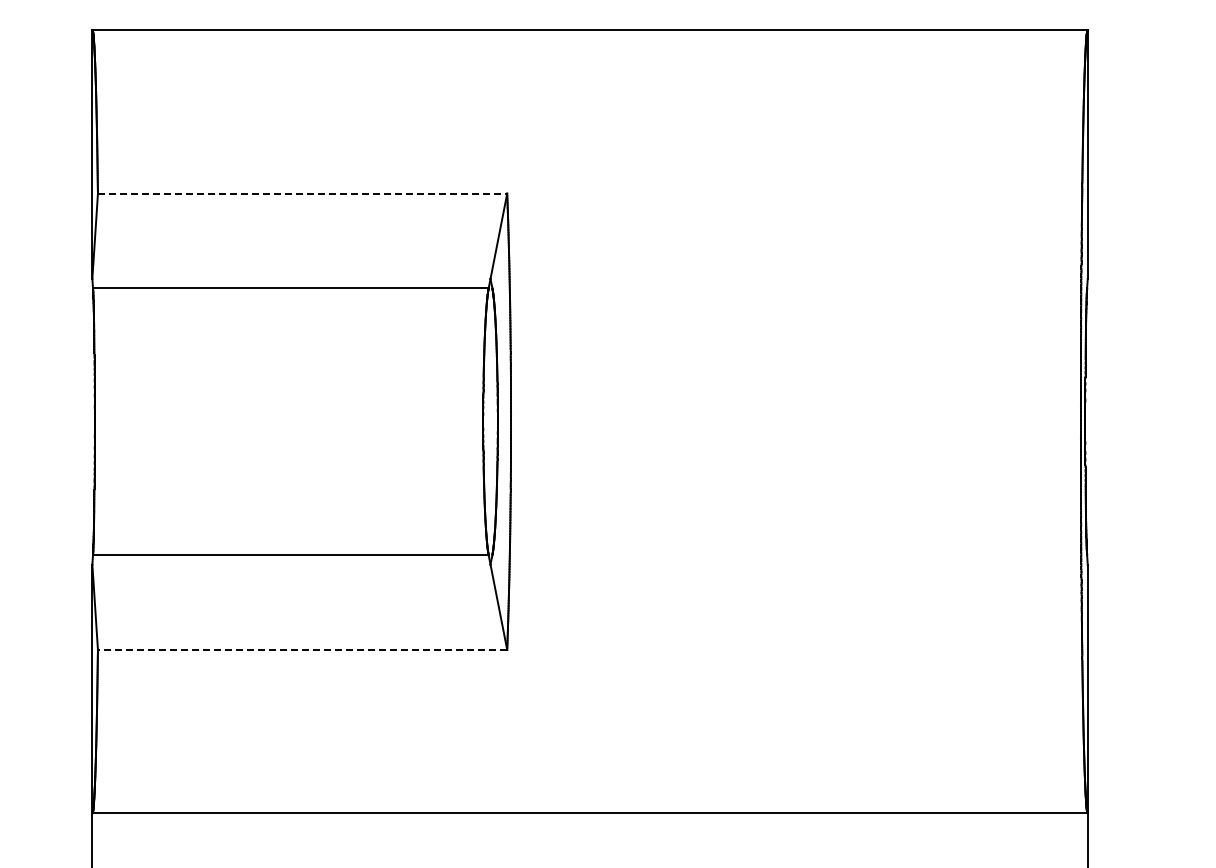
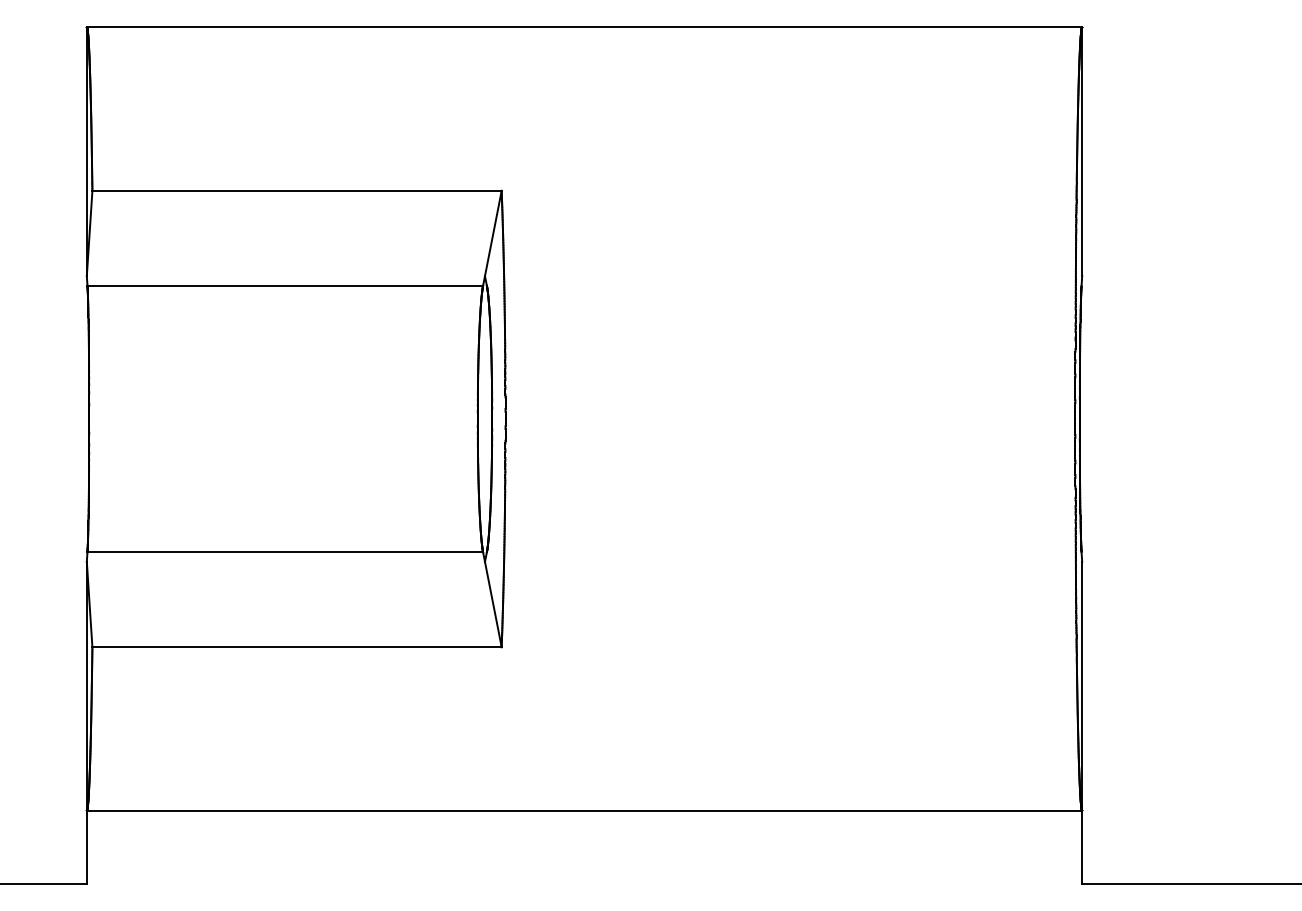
line: (303, 193) -> (297, 190), dashed -> solid
line: (303, 650) -> (297, 647), dashed -> solid

